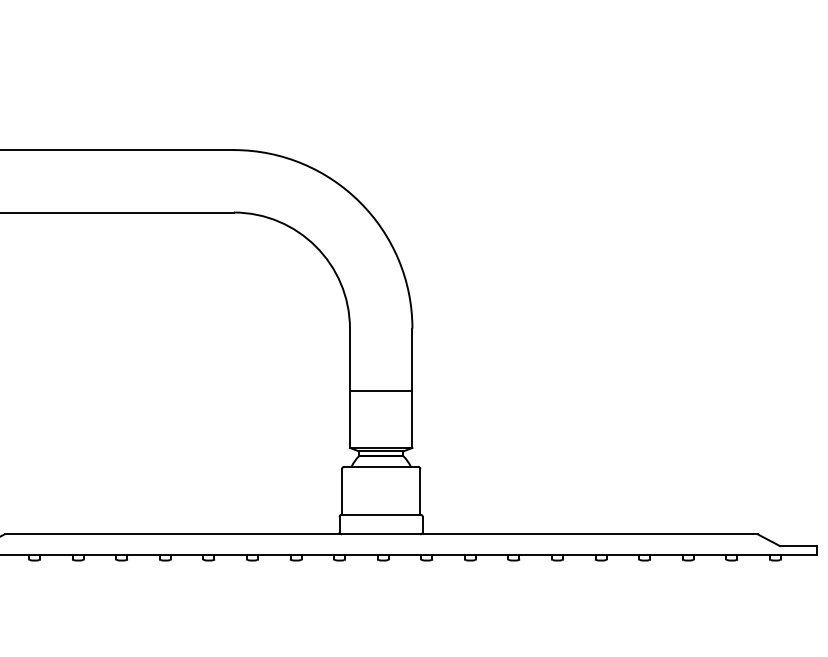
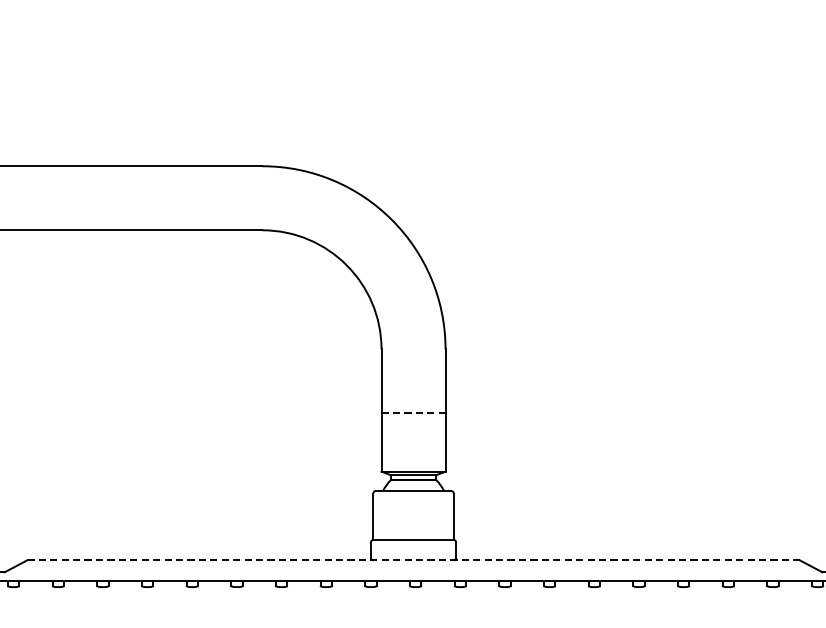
line: (381, 391) -> (413, 413), solid -> dashed
line: (381, 534) -> (413, 560), solid -> dashed

